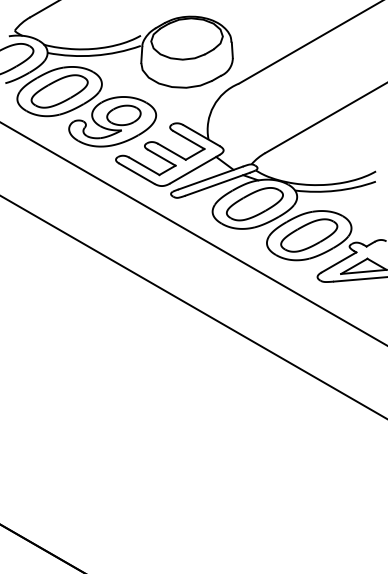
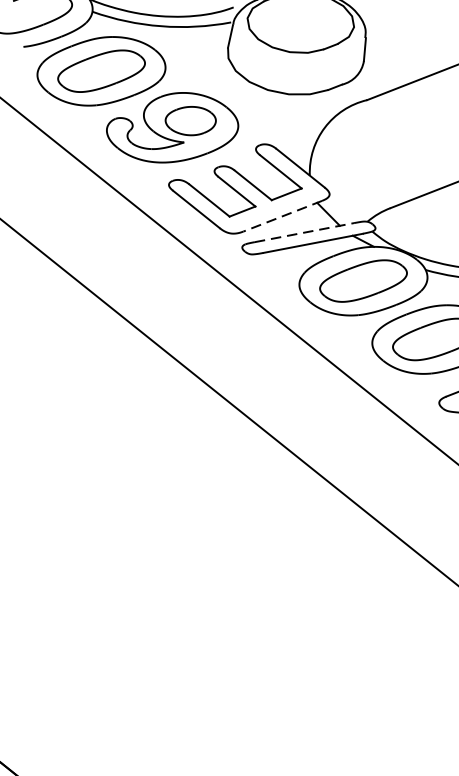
line: (194, 169) -> (282, 216), solid -> dashed
line: (210, 178) -> (303, 233), solid -> dashed

